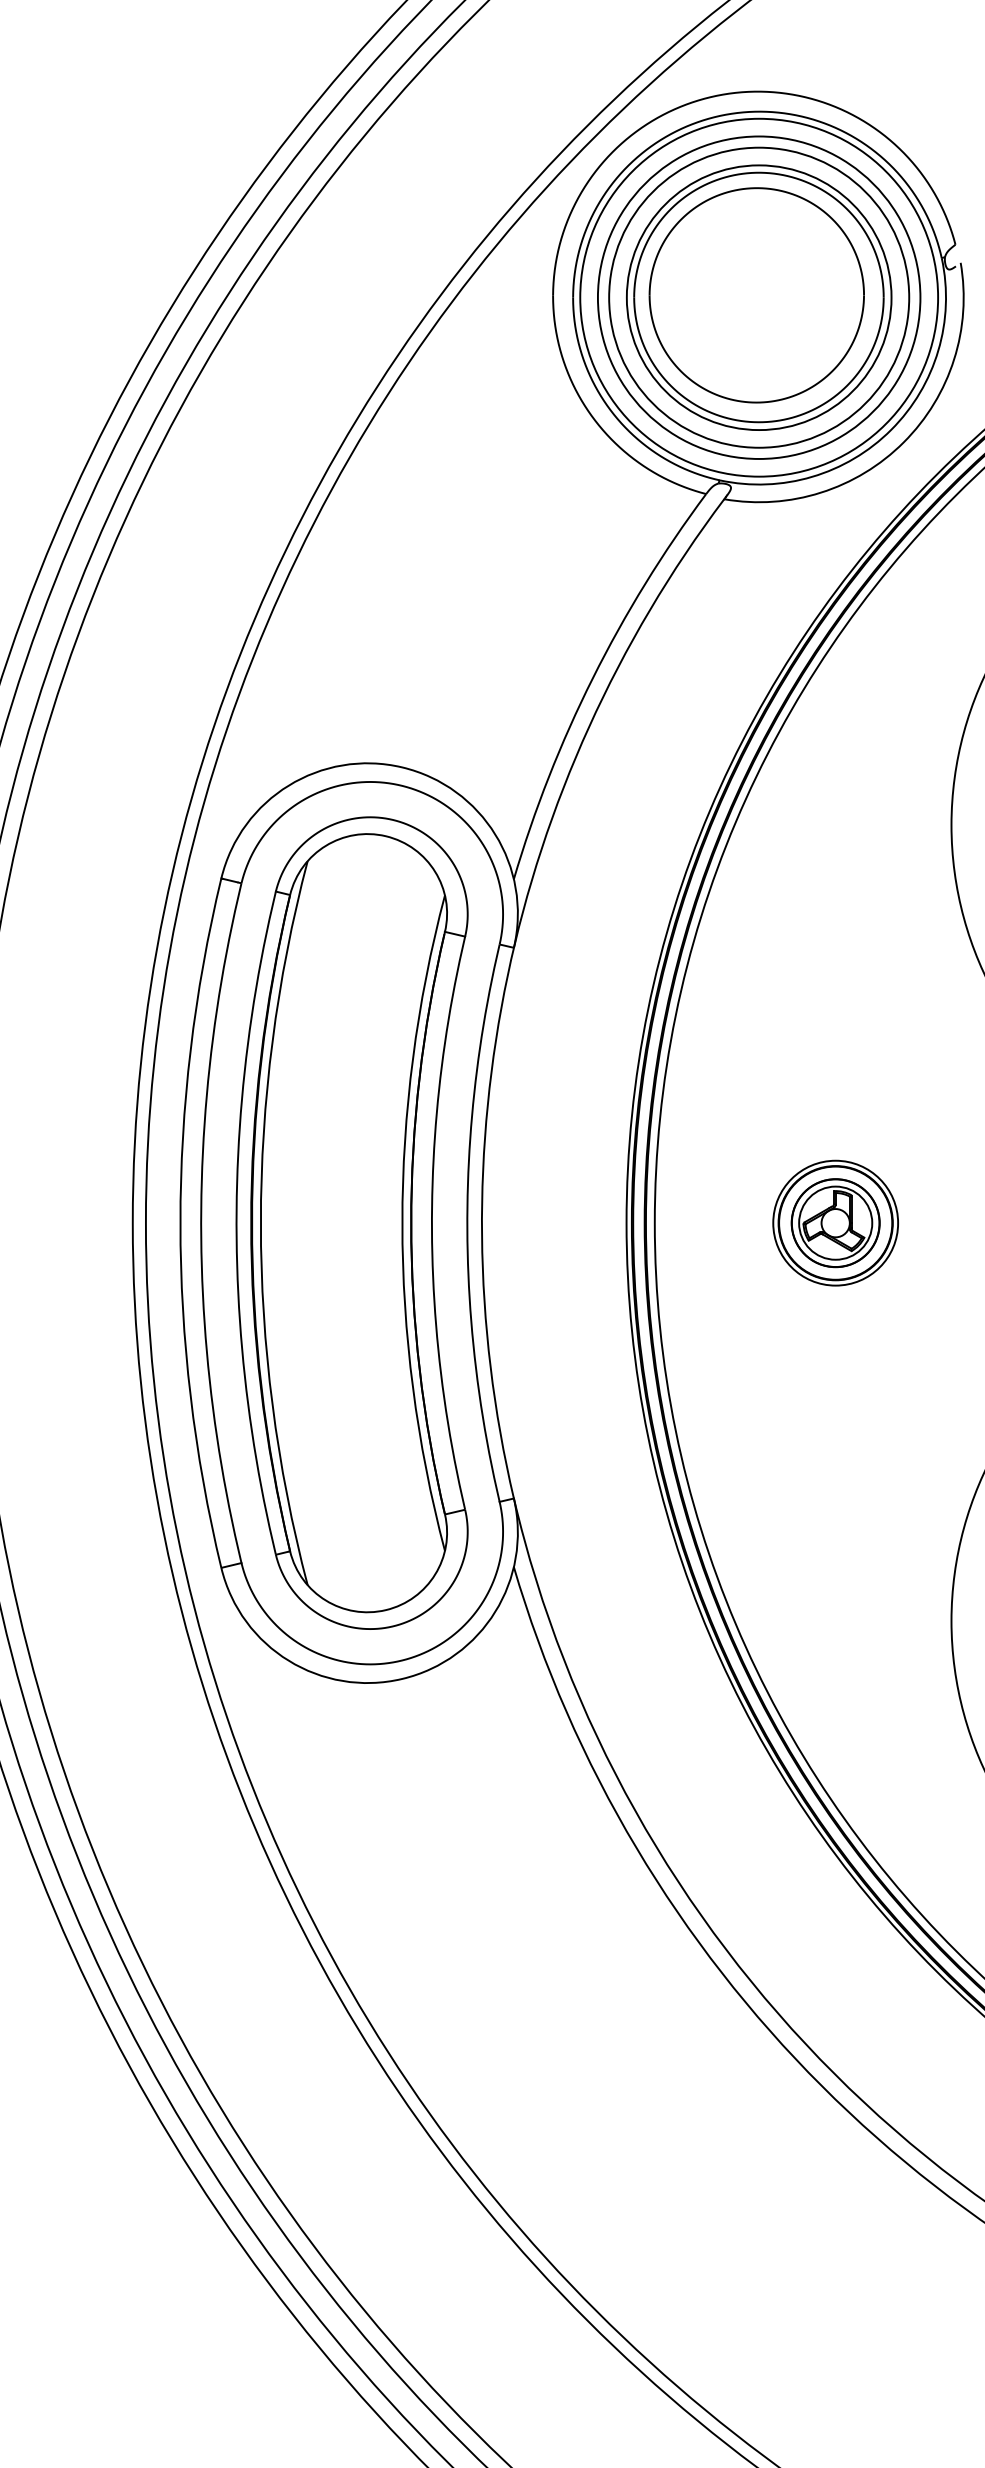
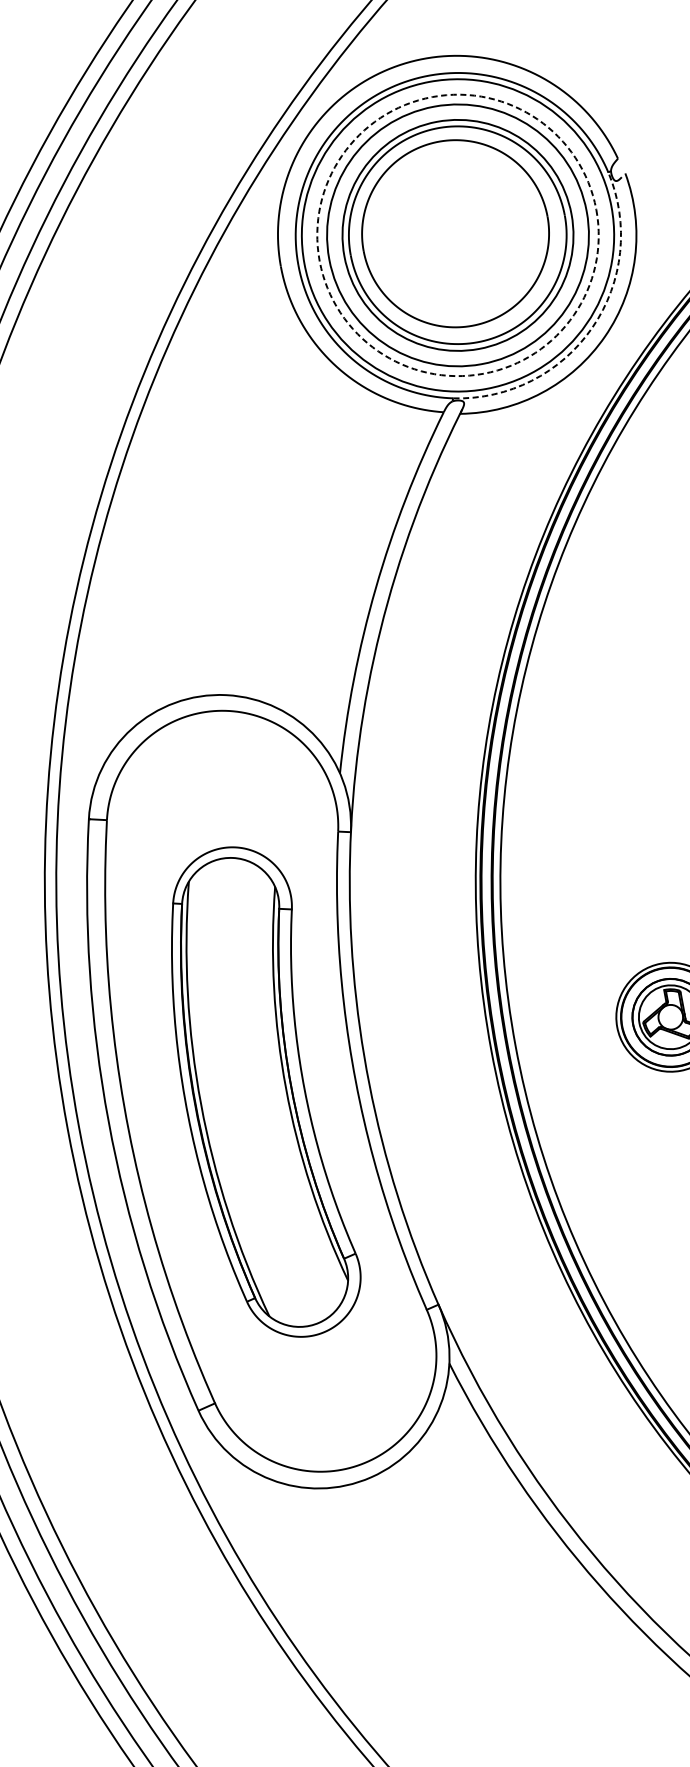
circle: (758, 297) -> (457, 235), solid -> dashed
arc: (891, 429) -> (592, 327), solid -> dashed
part: (351, 1222) -> (255, 1093), size x0.7

